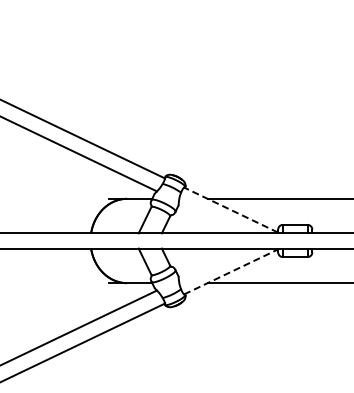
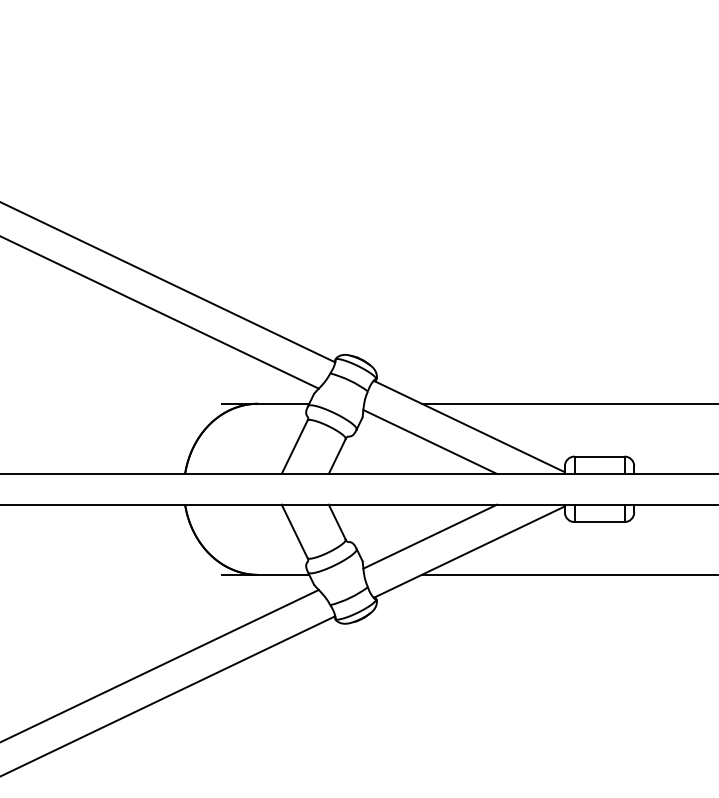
line: (230, 209) -> (468, 425), dashed -> solid
line: (211, 217) -> (429, 441), added
line: (211, 264) -> (429, 537), added
line: (231, 271) -> (470, 551), dashed -> solid

